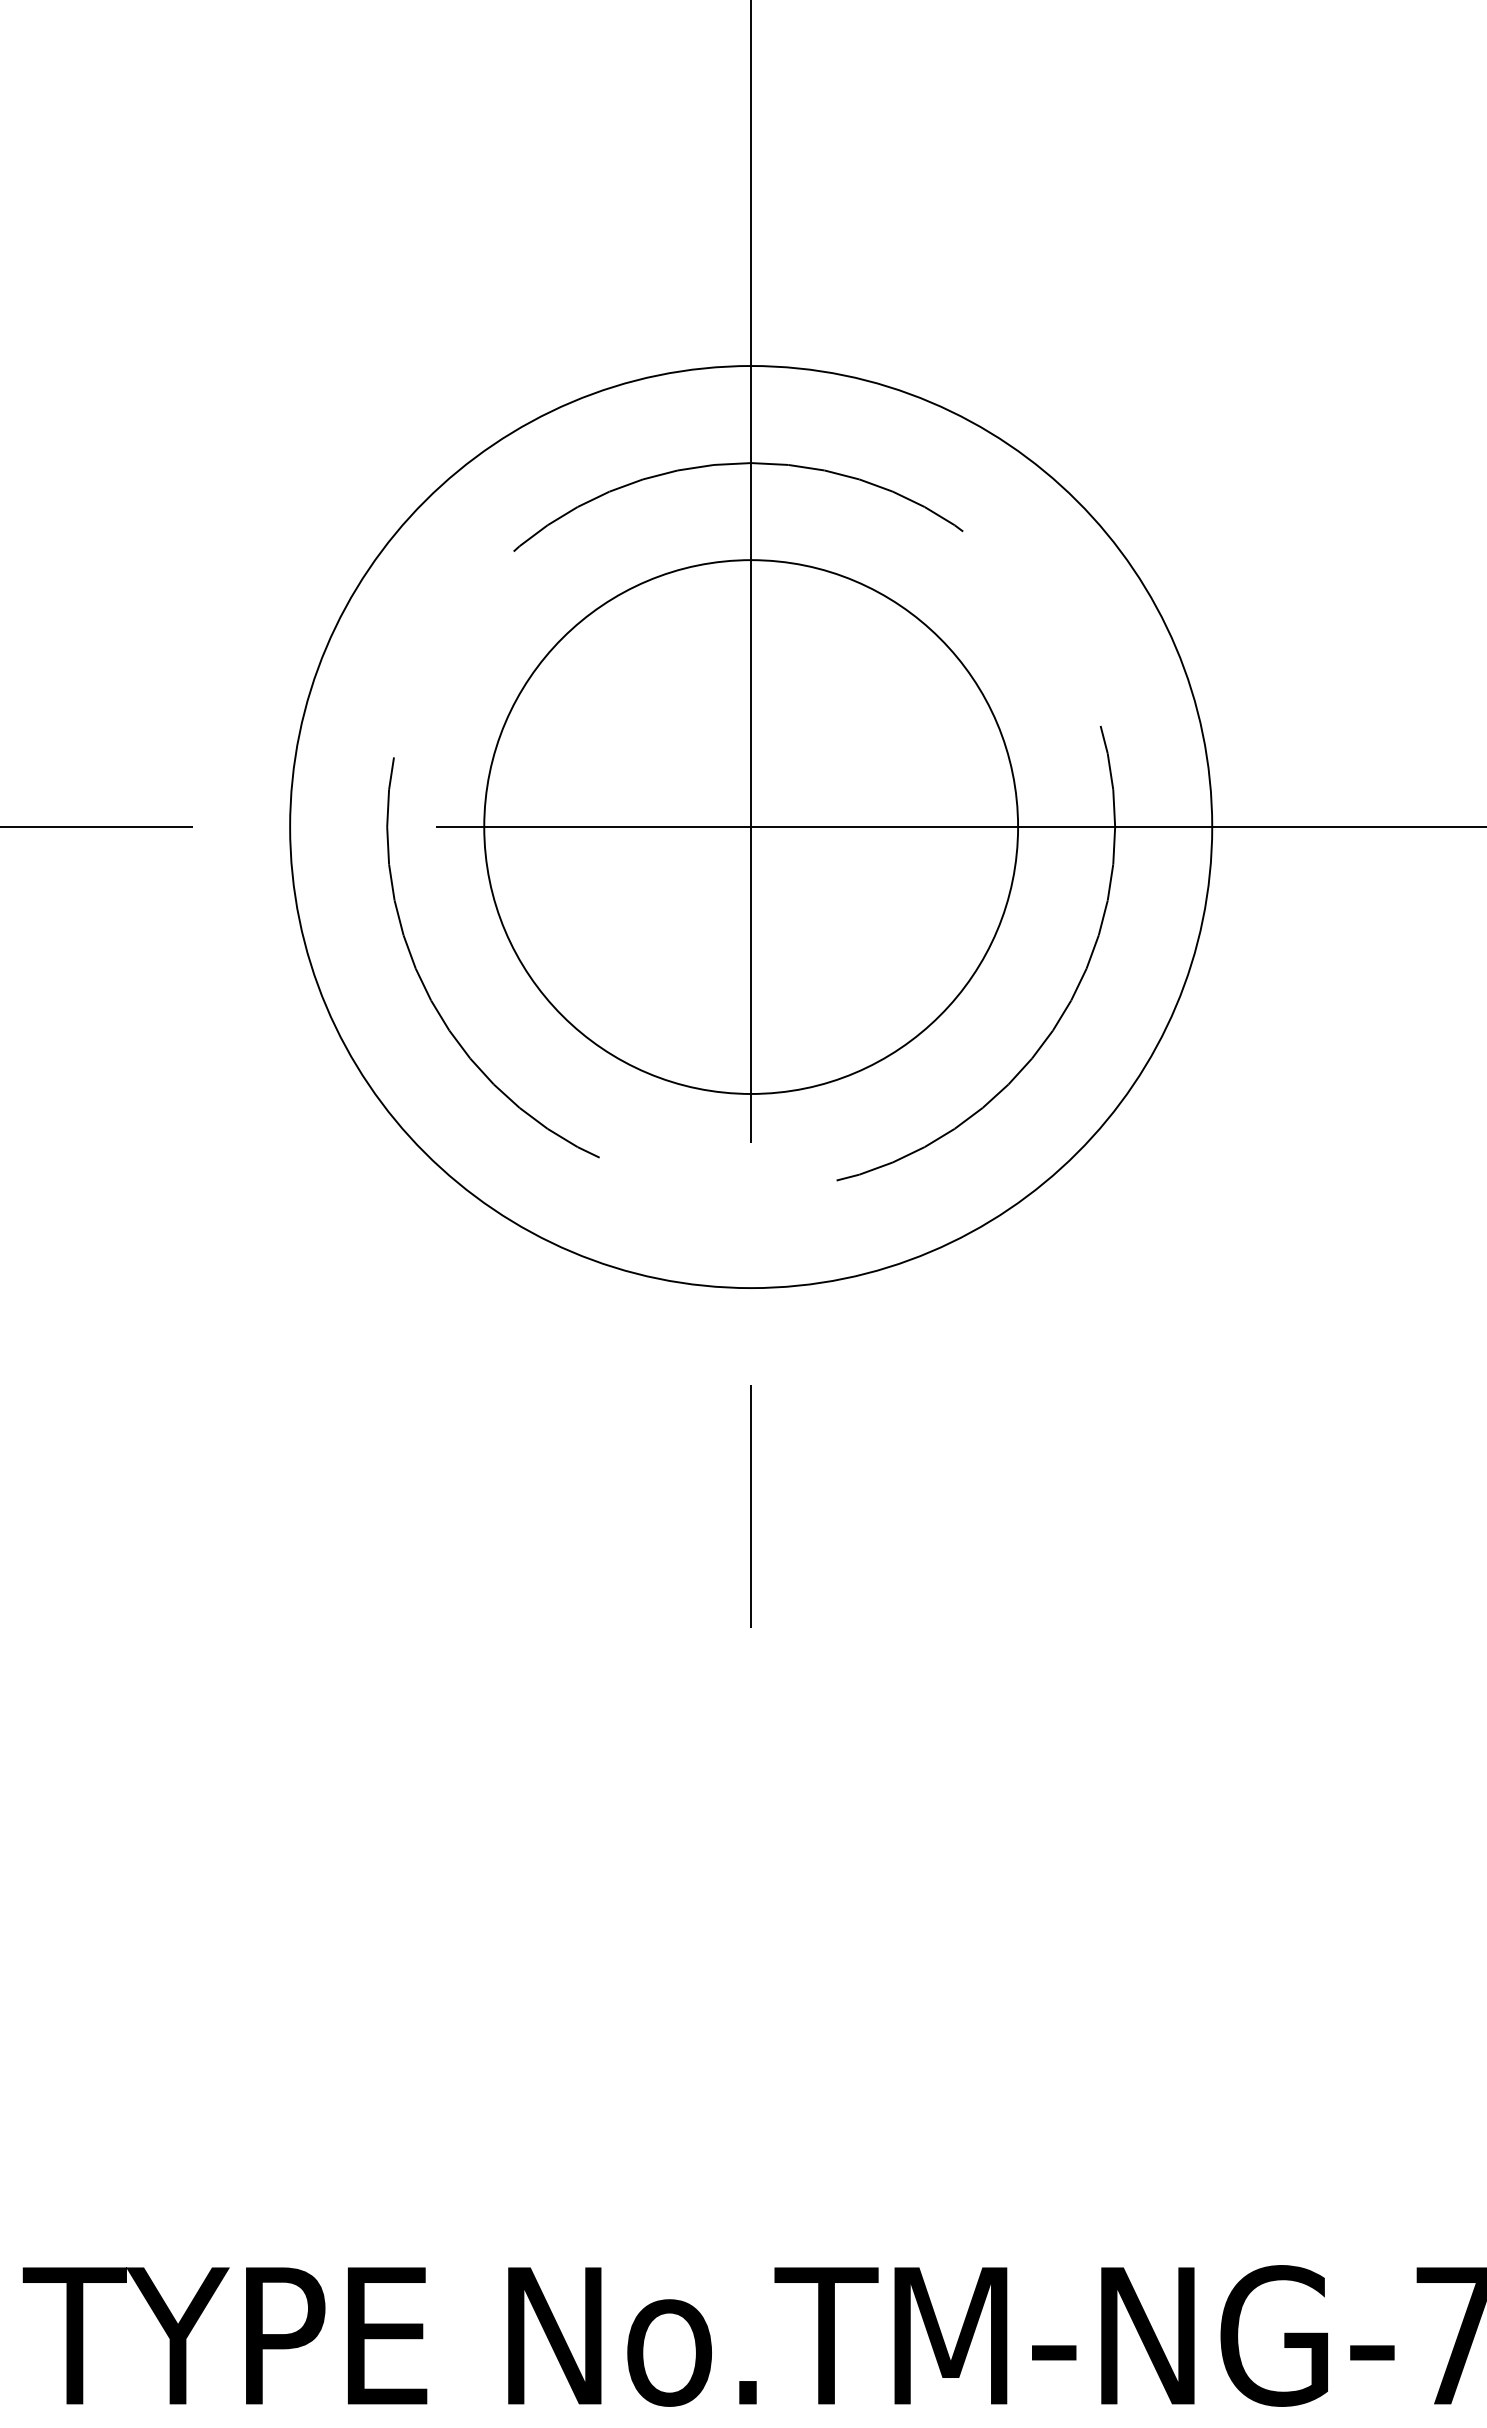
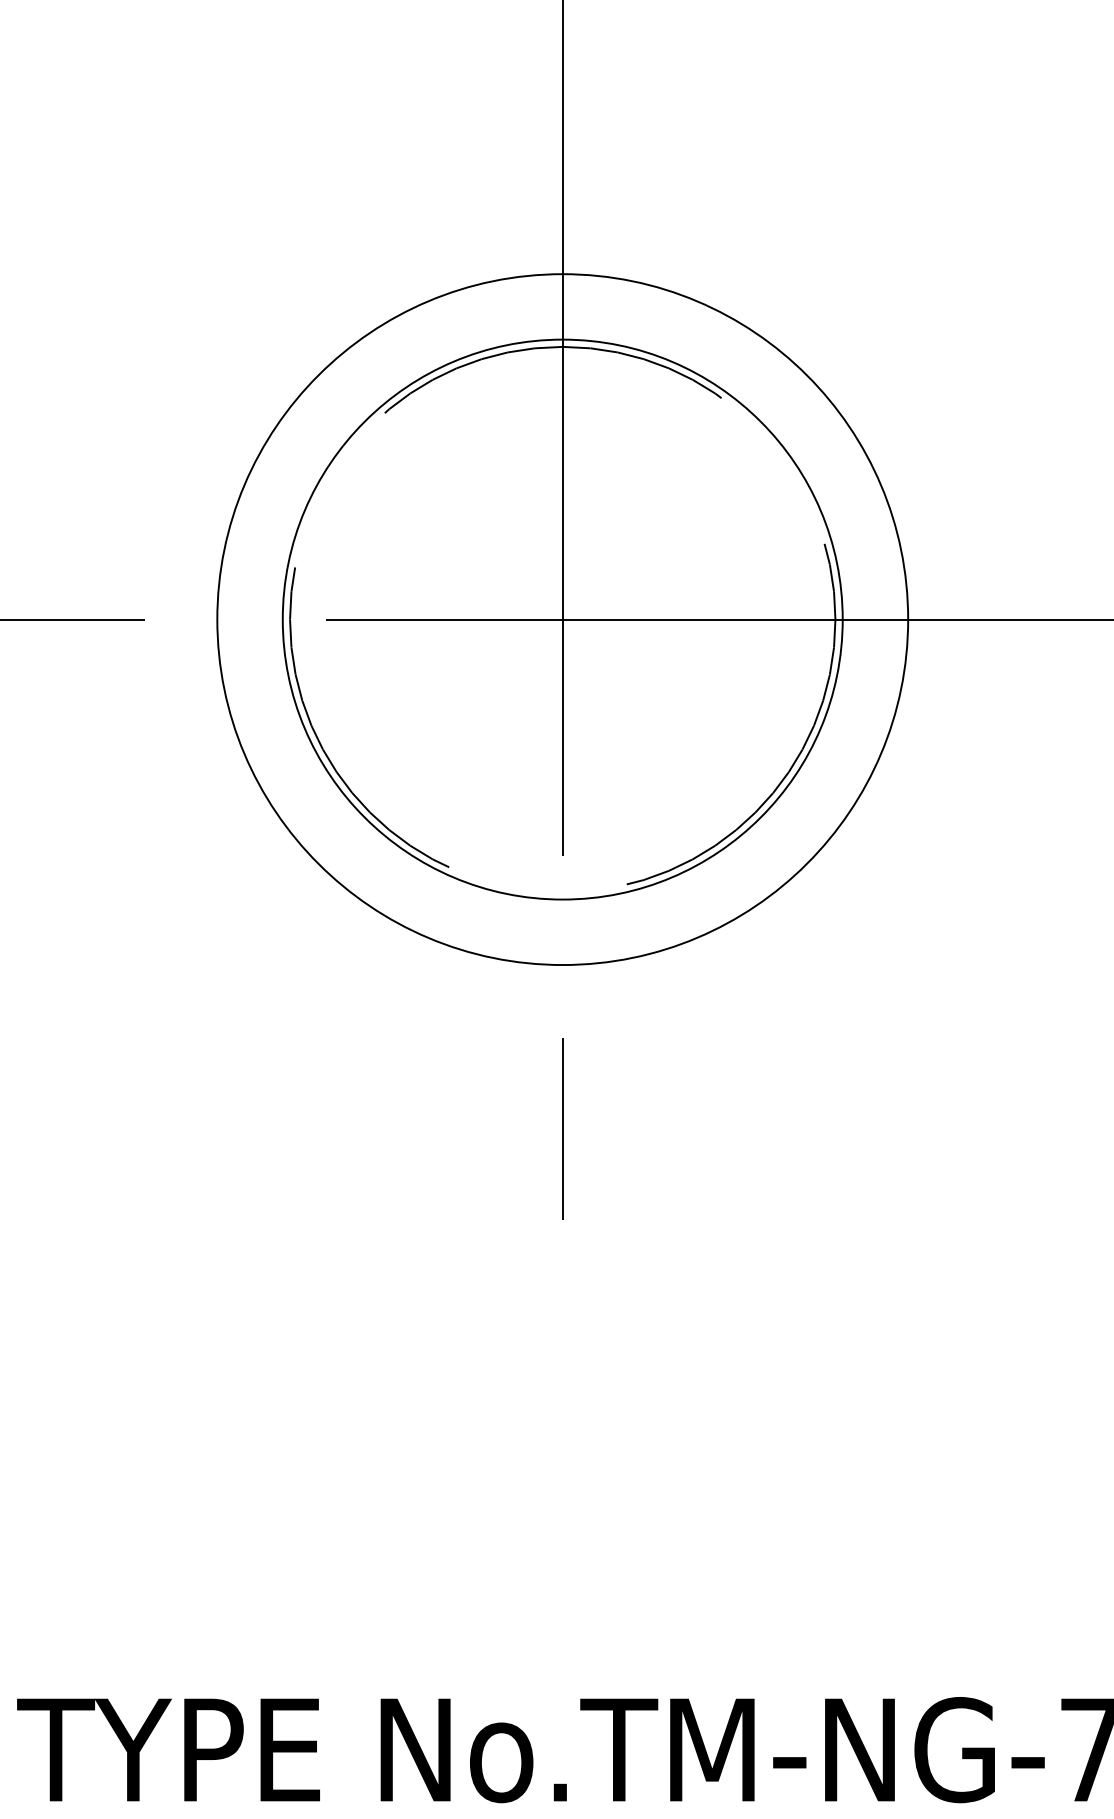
circle: (751, 826) -> (562, 619), size x1.4

